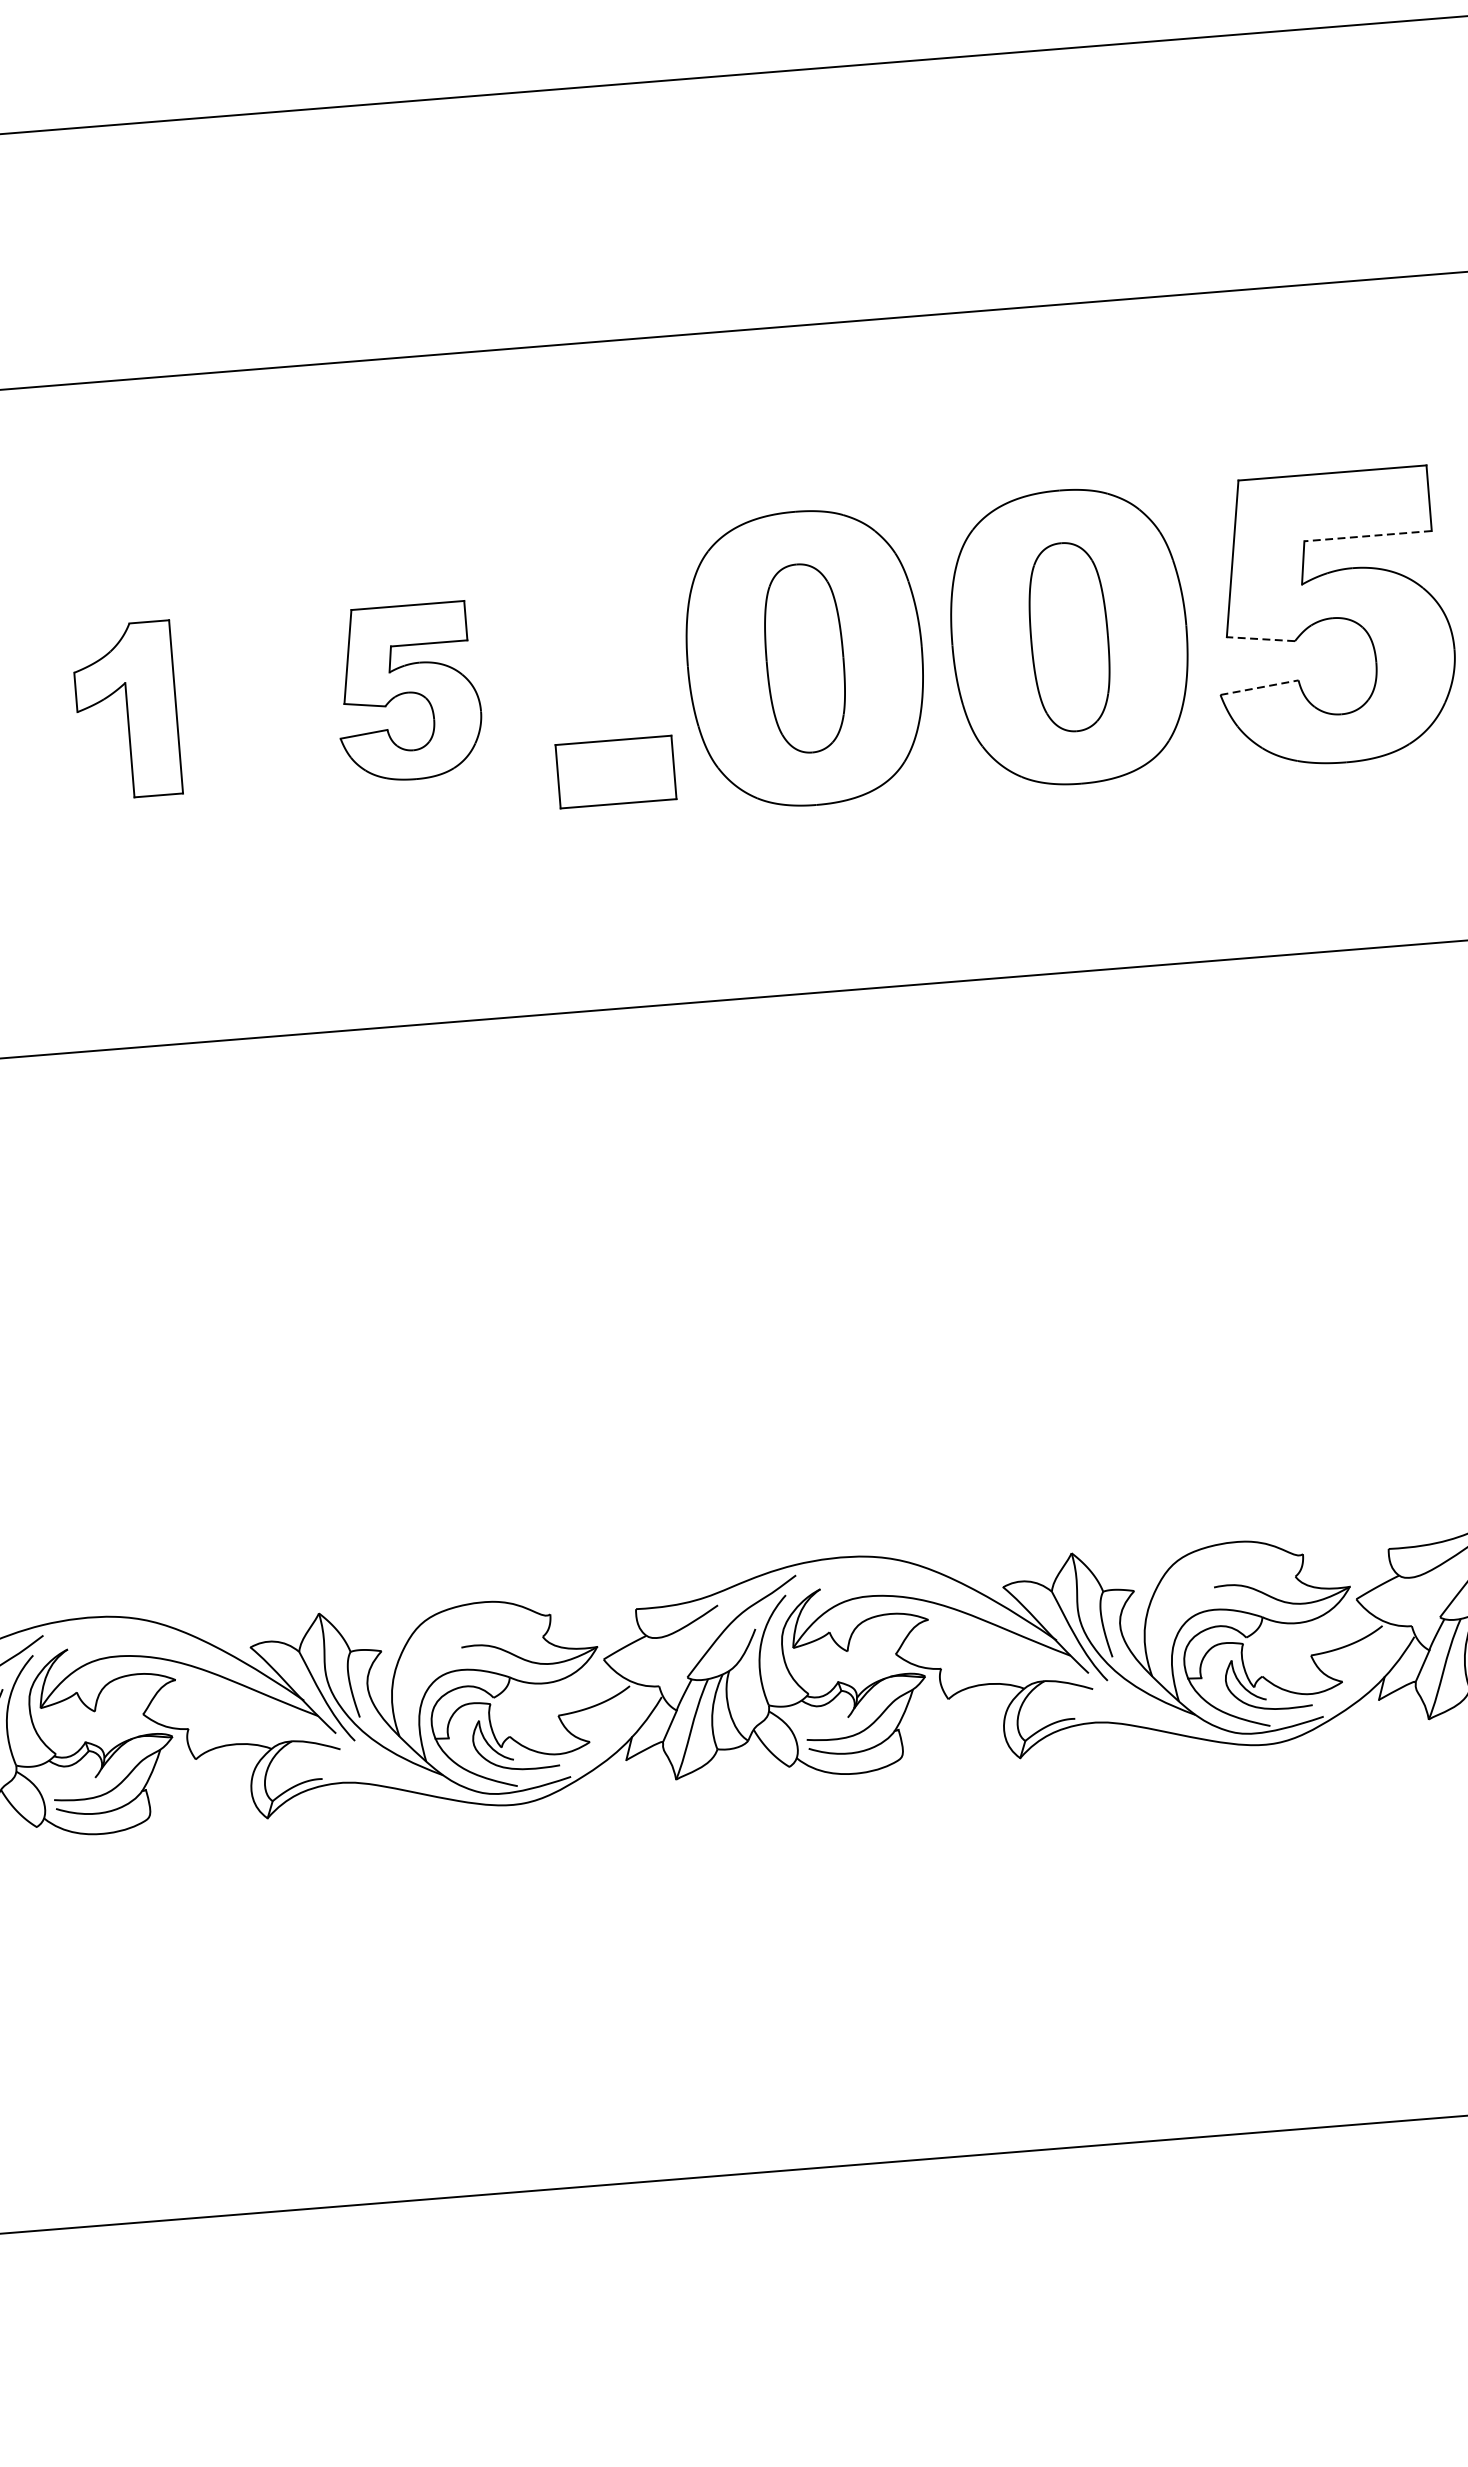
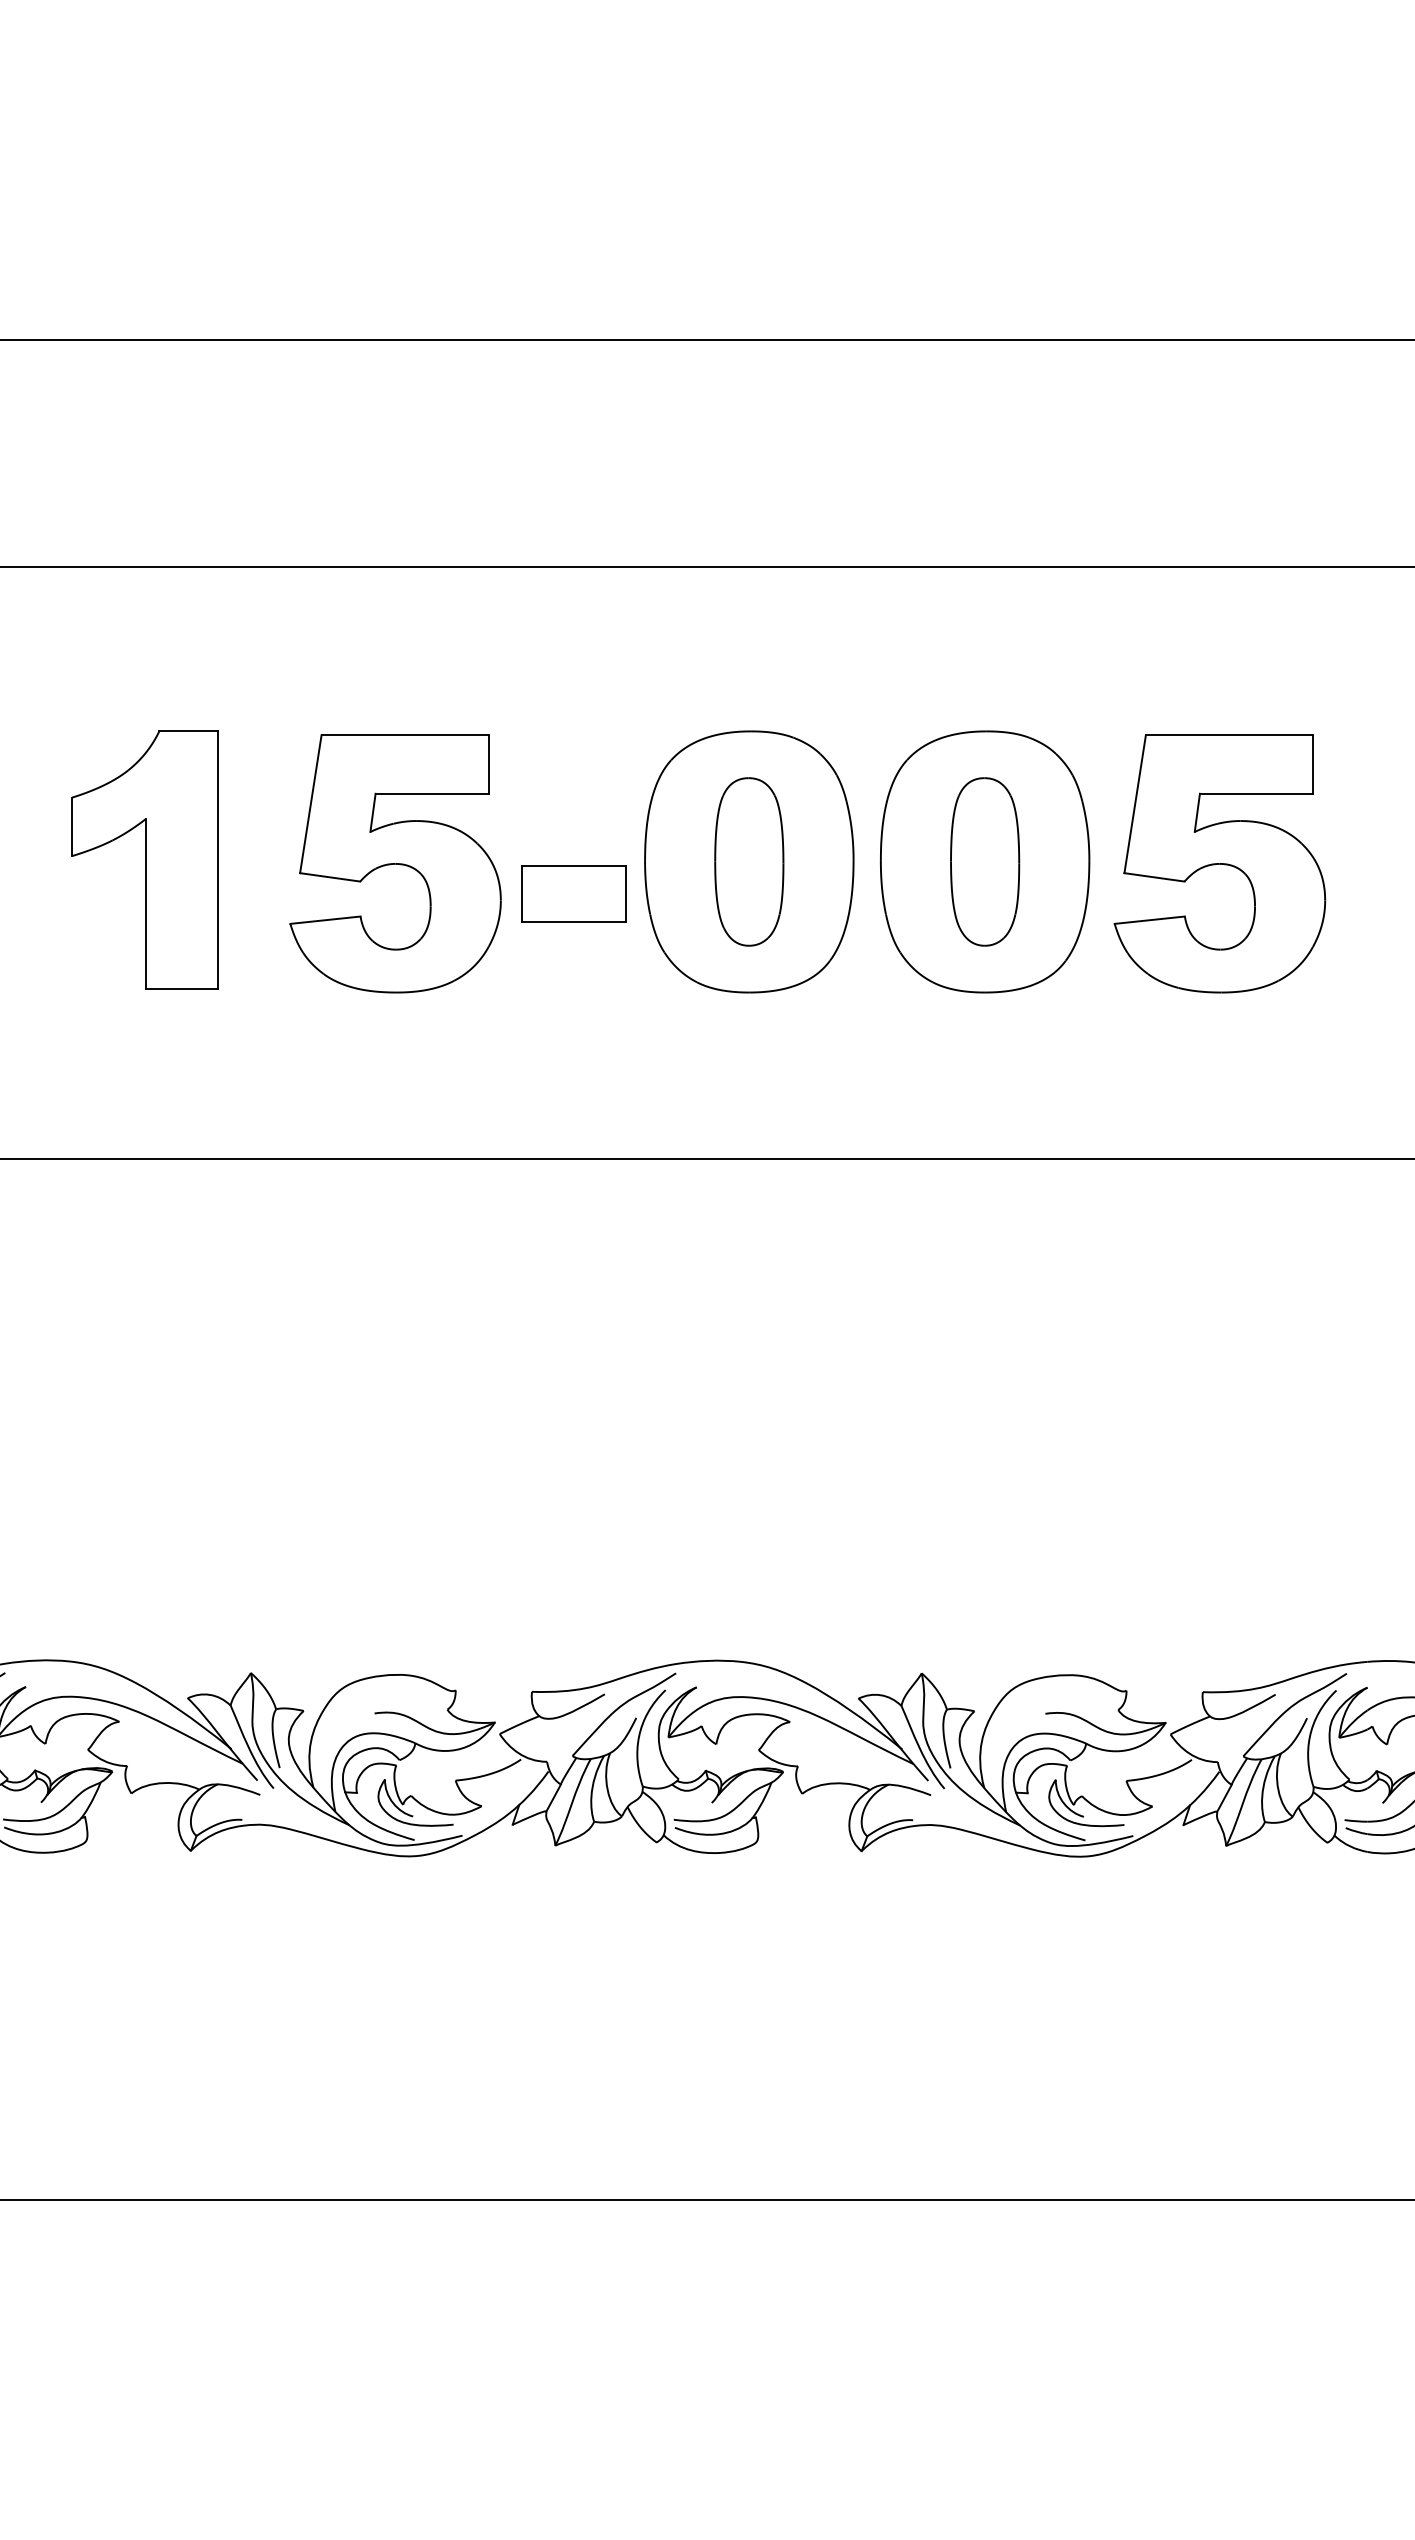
line: (1367, 535) -> (1256, 793), dashed -> solid
line: (1260, 639) -> (1154, 877), dashed -> solid
line: (1260, 687) -> (1150, 920), dashed -> solid
part: (408, 692) -> (395, 863), size x1.67
part: (126, 710) -> (144, 859), size x1.67
part: (615, 771) -> (573, 893), moved

